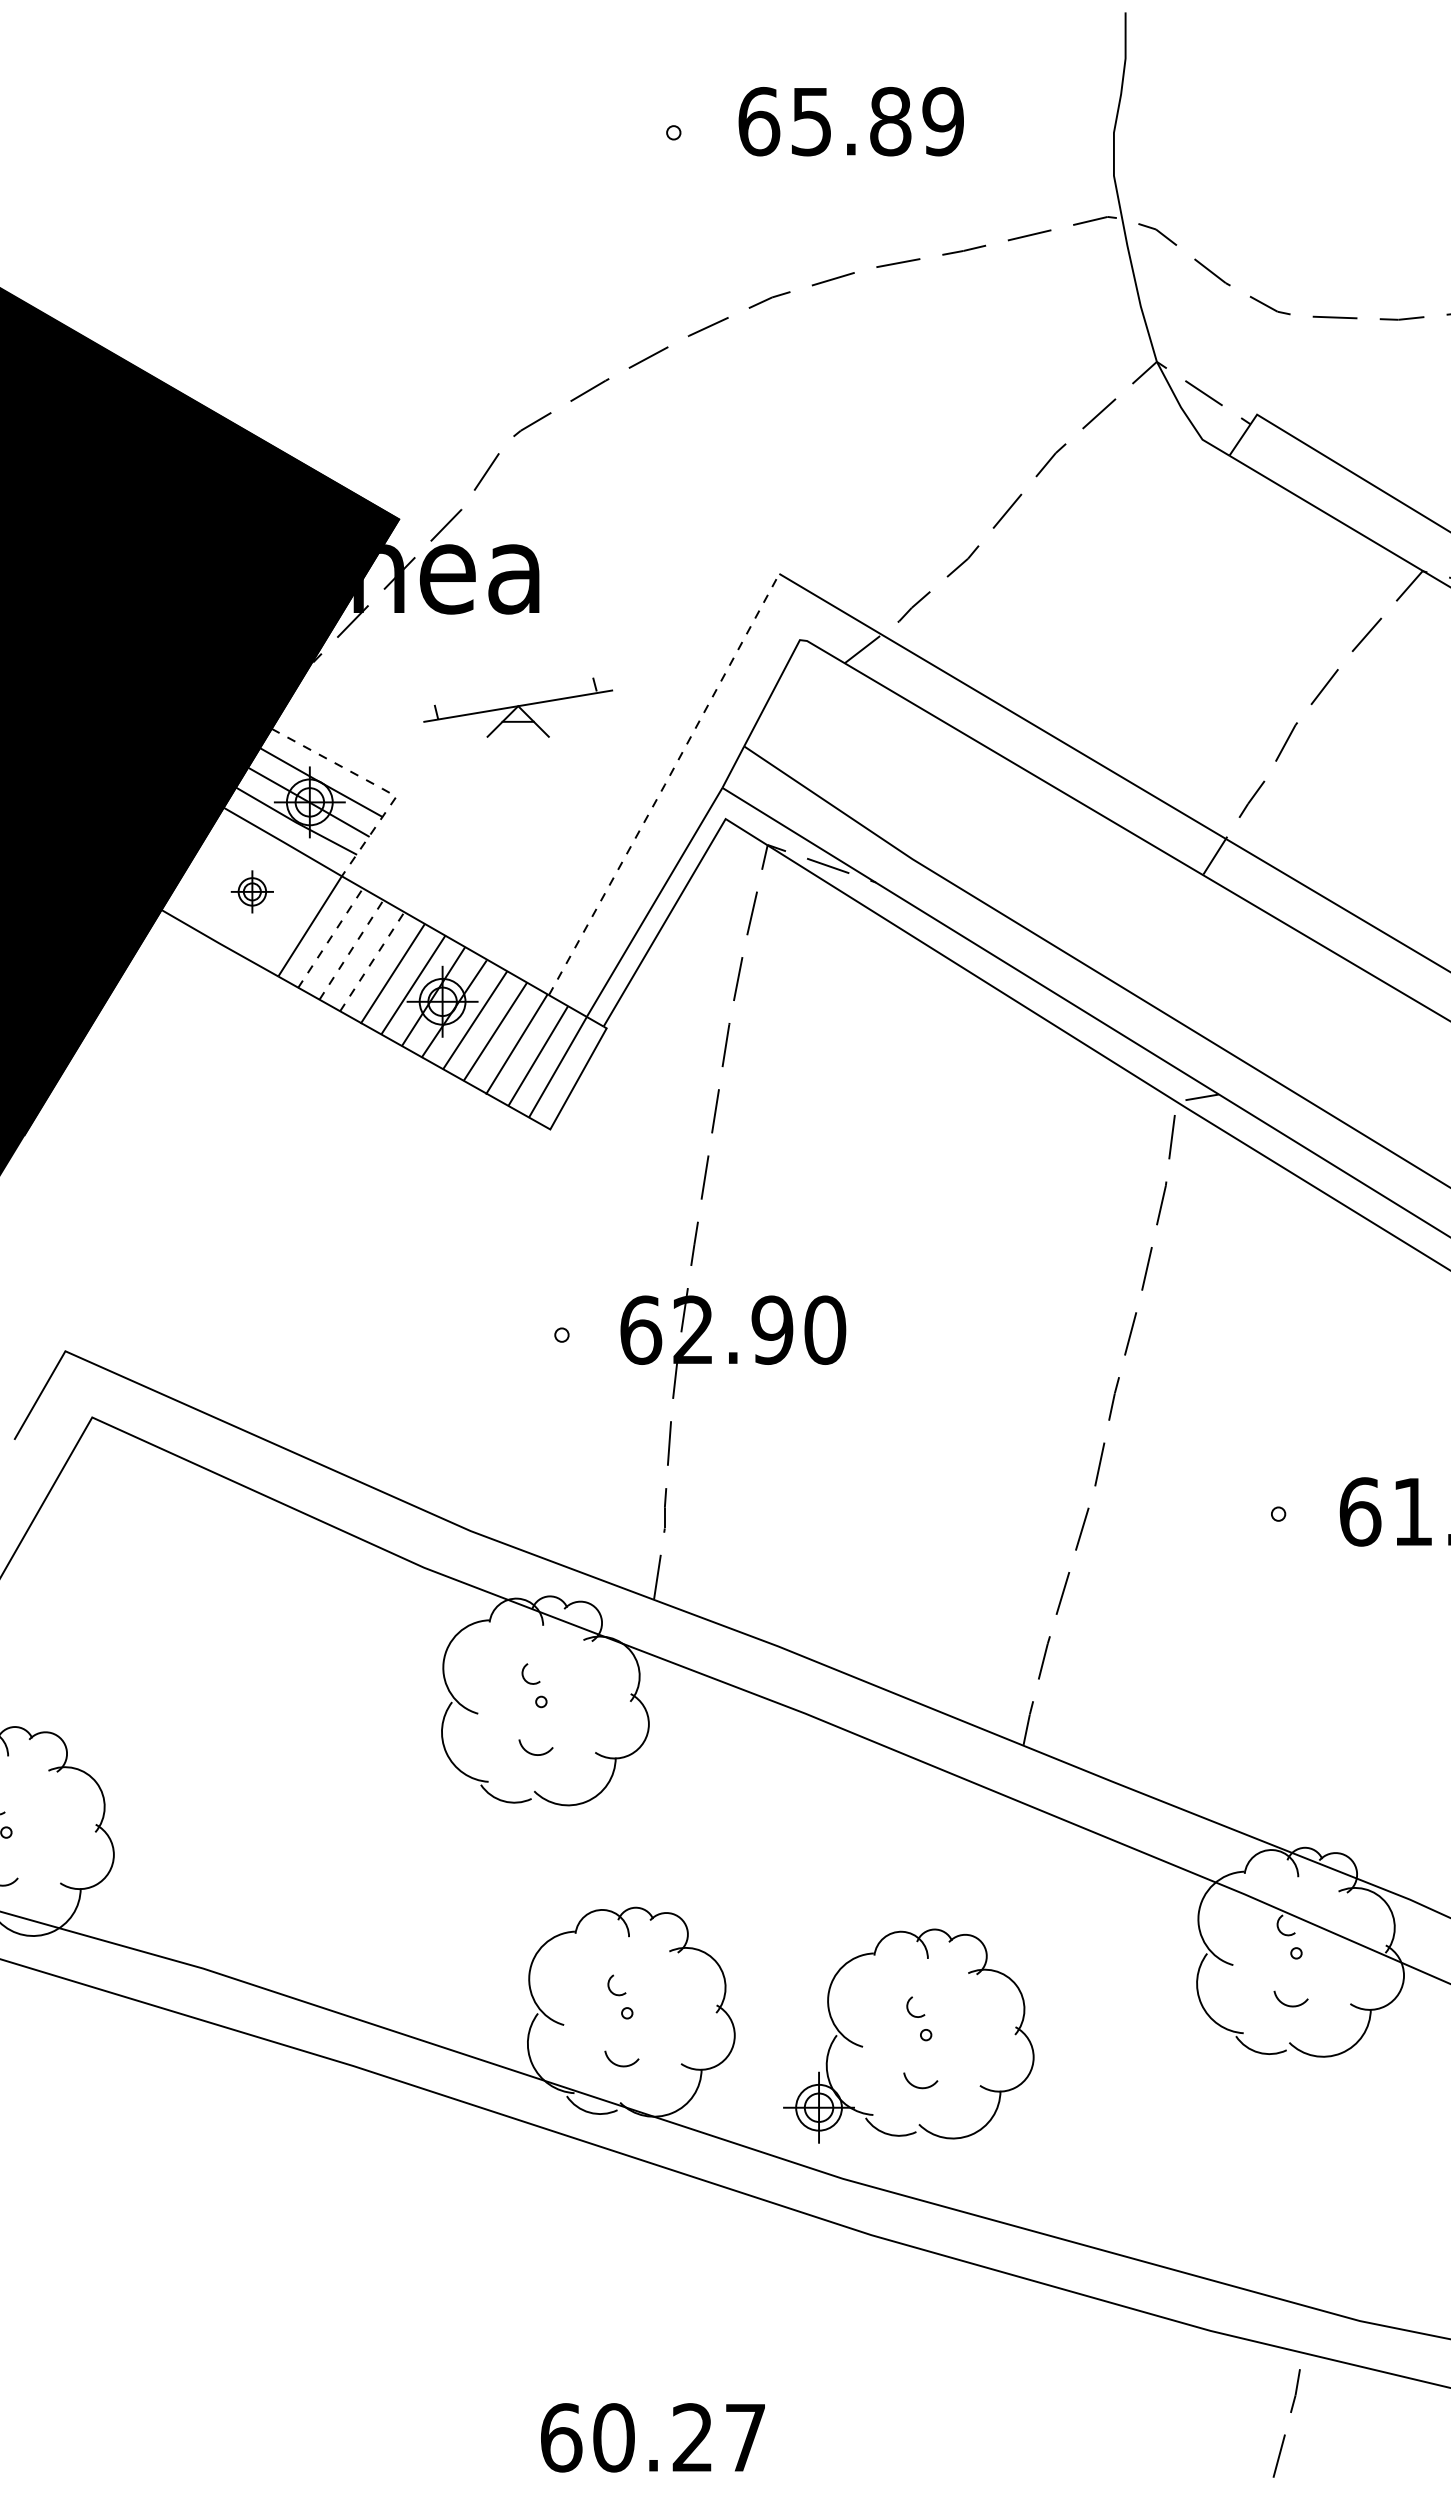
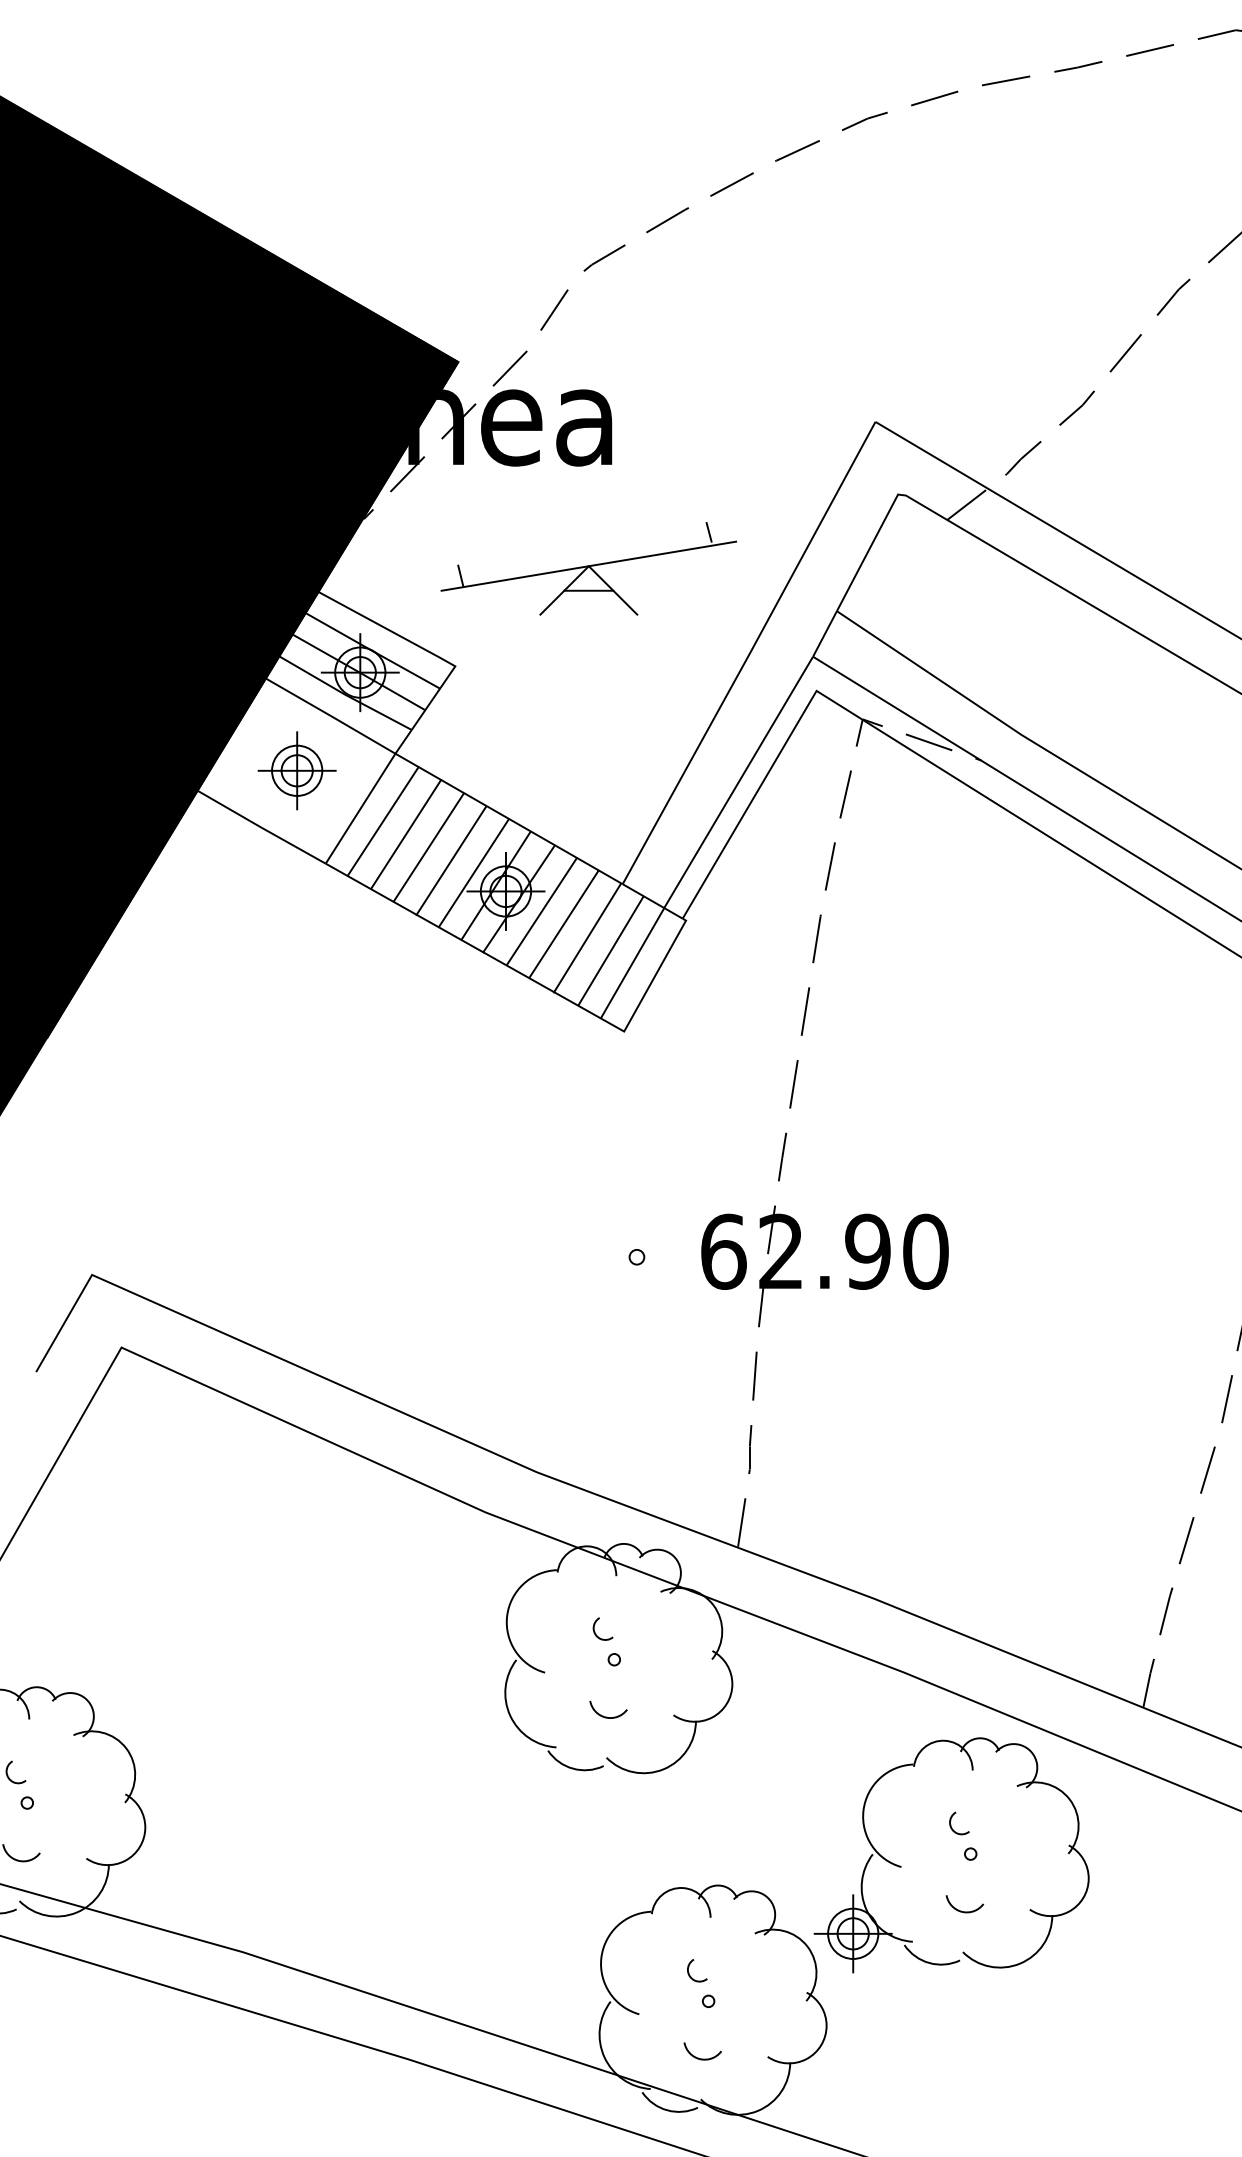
part: (518, 707) -> (589, 568), size x1.43
line: (664, 785) -> (749, 654), dashed -> solid
line: (377, 786) -> (434, 655), dashed -> solid
part: (252, 891) -> (297, 770), size x1.67
line: (330, 938) -> (382, 821), dashed -> solid
line: (351, 949) -> (406, 834), dashed -> solid
line: (372, 961) -> (429, 847), dashed -> solid
part: (920, 2035) -> (964, 1854), moved

